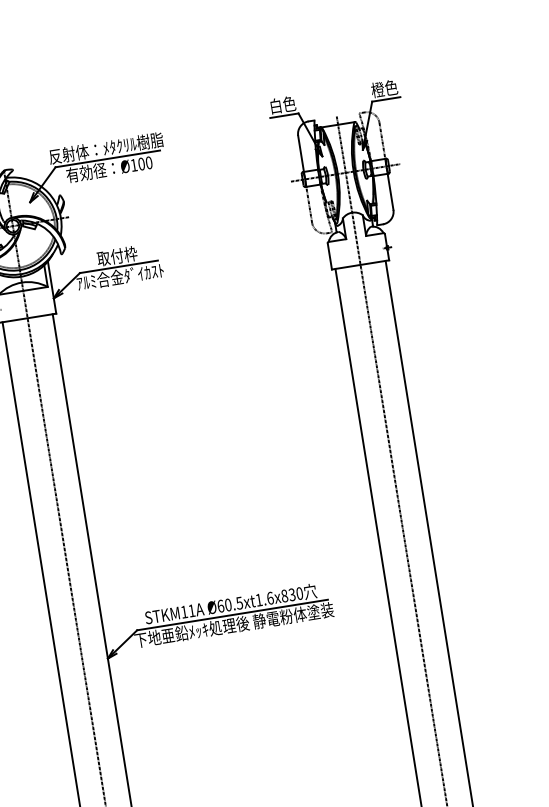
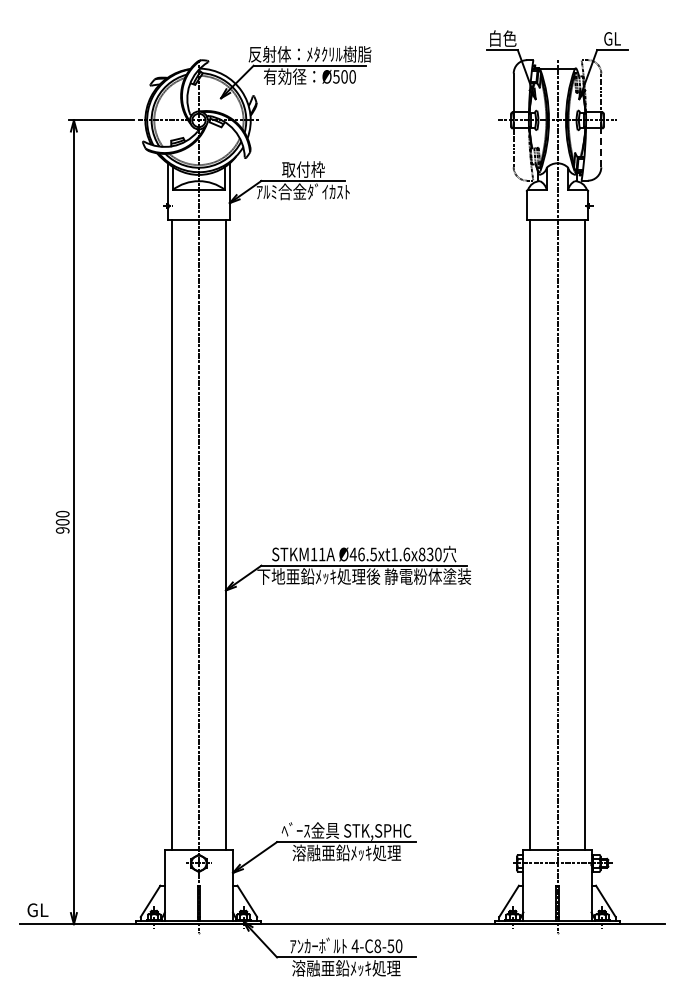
text: (384, 88) -> (612, 38), 橙色 -> GL
text: (134, 164) -> (336, 76), Ø100 -> Ø500
line: (390, 191) -> (601, 147), solid -> dashed
text: (223, 605) -> (356, 554), Ø60.5xt1.6x830 -> Ø46.5xt1.6x830

